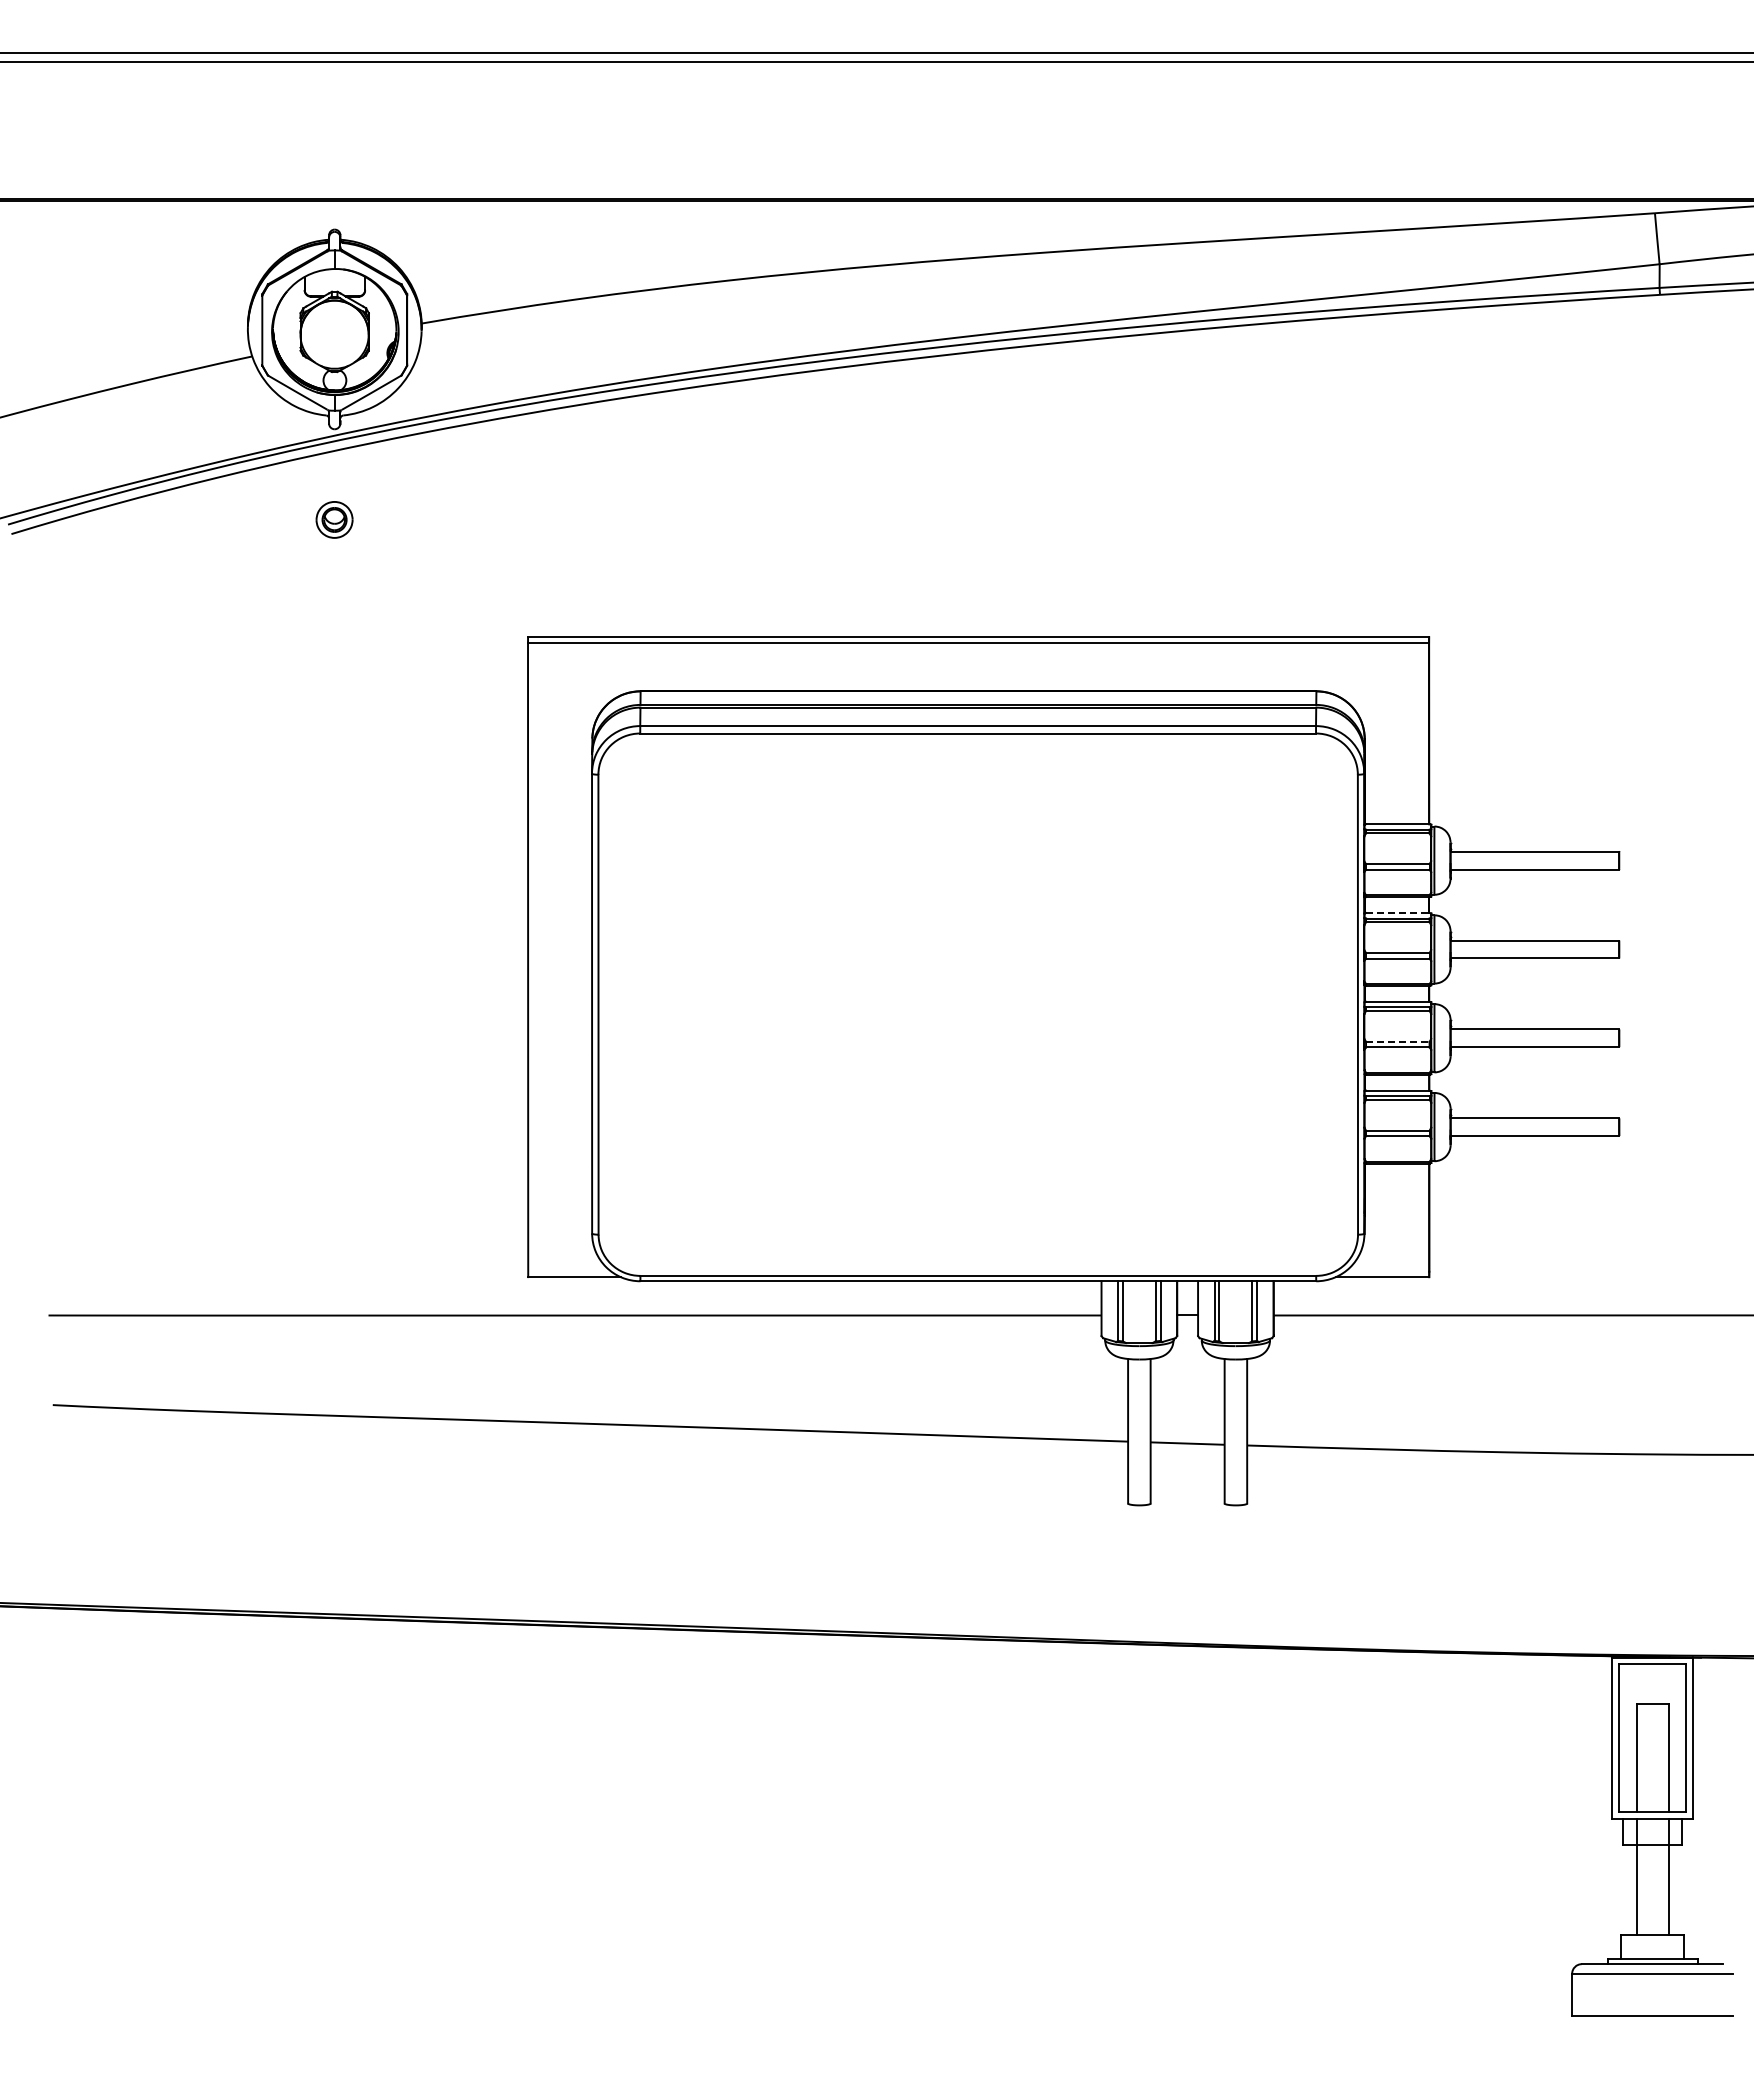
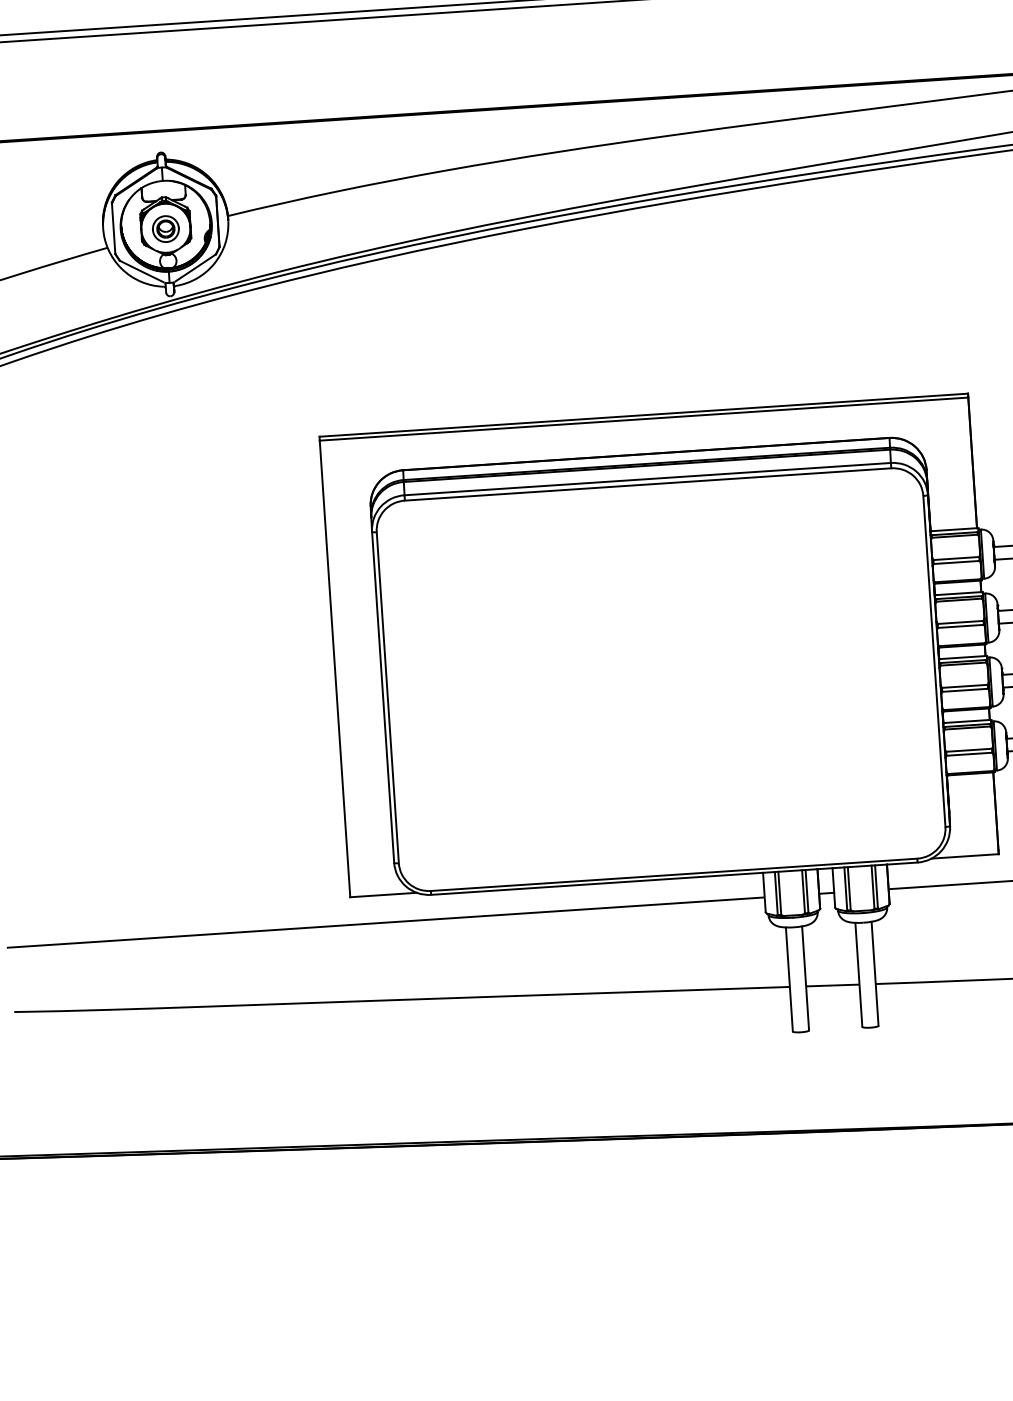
part: (334, 519) -> (165, 228), moved
line: (1397, 913) -> (958, 593), dashed -> solid
line: (1397, 1041) -> (964, 686), dashed -> solid

